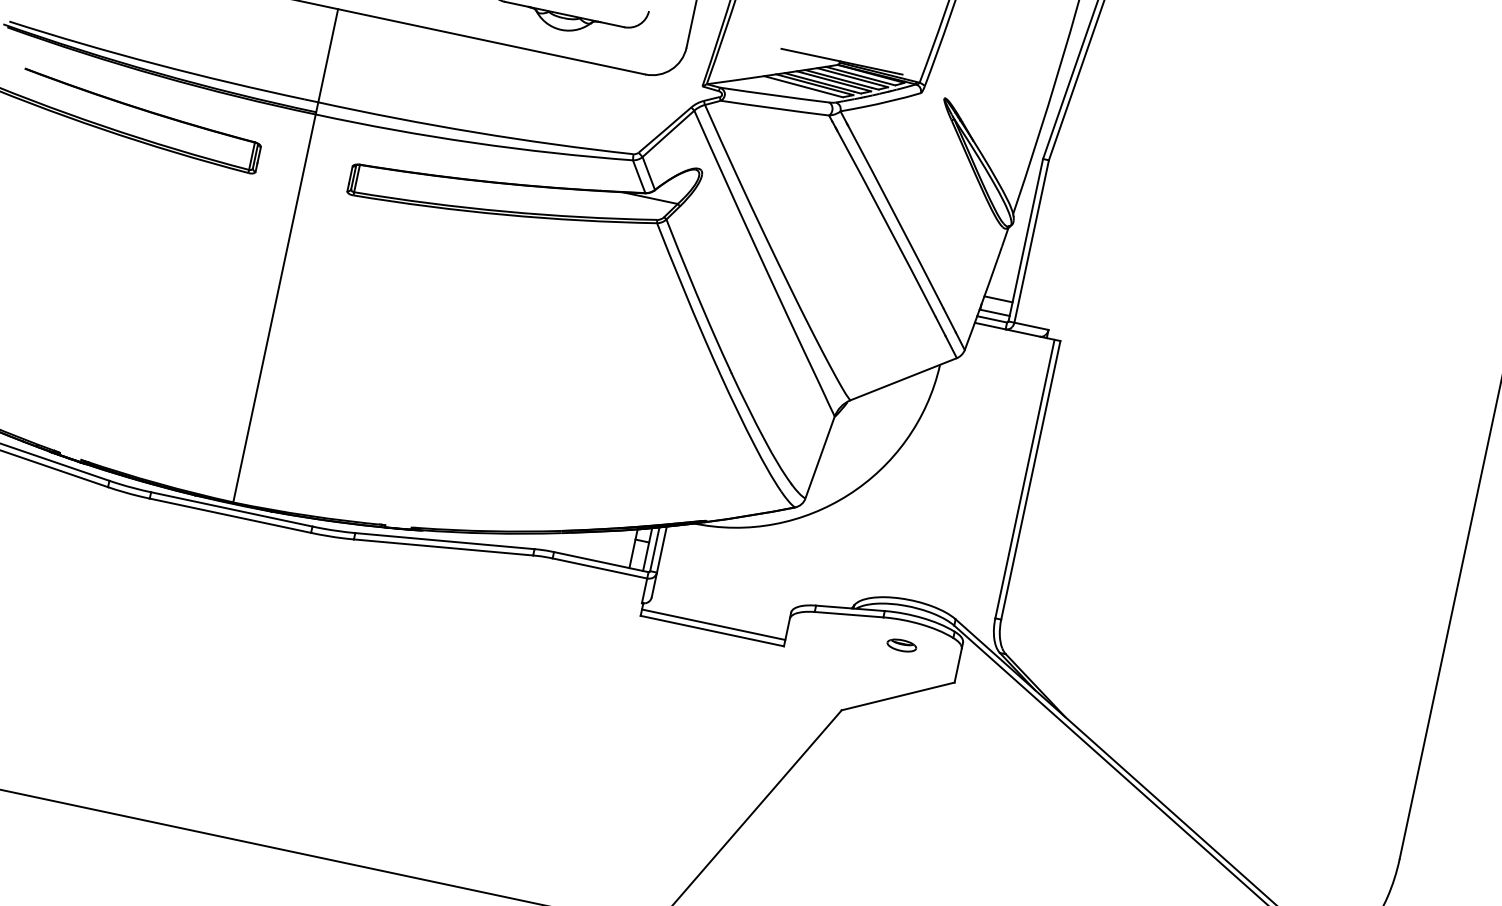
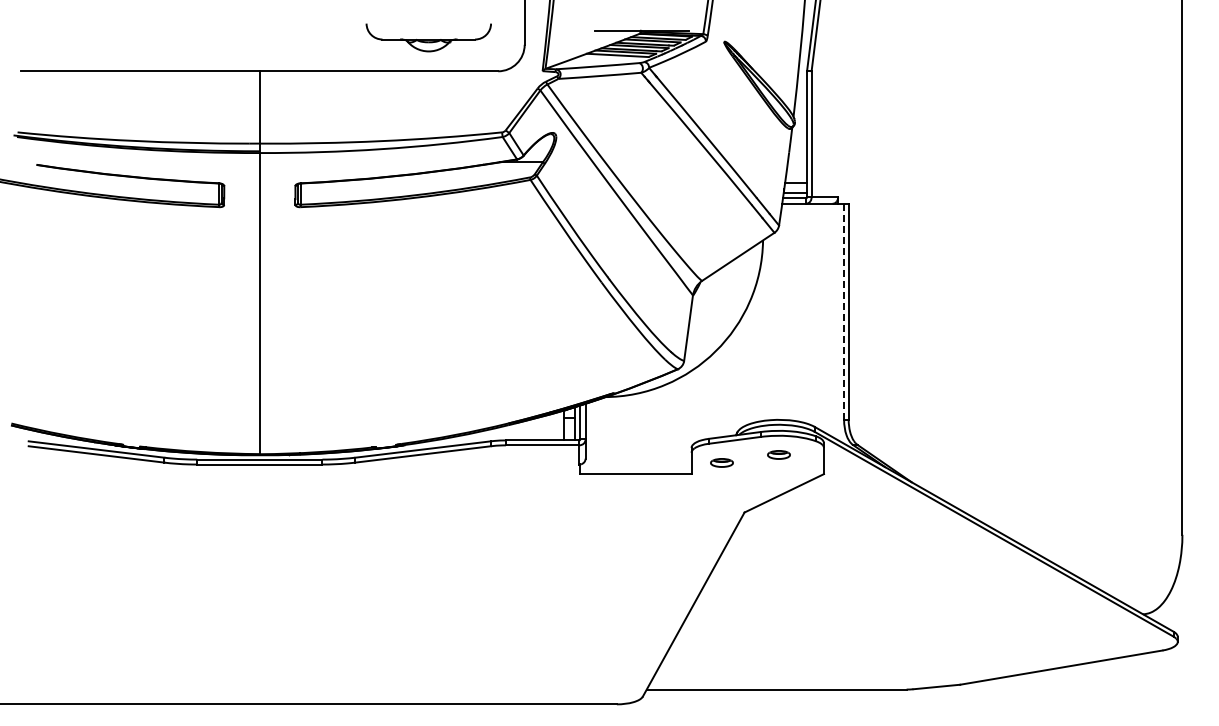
line: (1025, 479) -> (844, 312), solid -> dashed
line: (713, 625) -> (635, 469), removed
part: (825, 639) -> (721, 462), added

